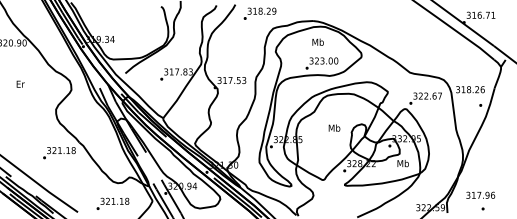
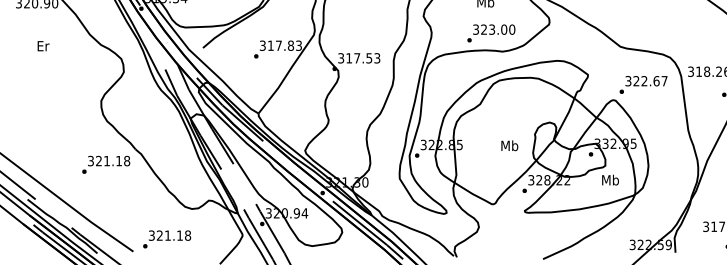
text: (20, 83) -> (43, 45), moved
text: (334, 127) -> (509, 144), moved
text: (112, 203) -> (166, 238), moved

